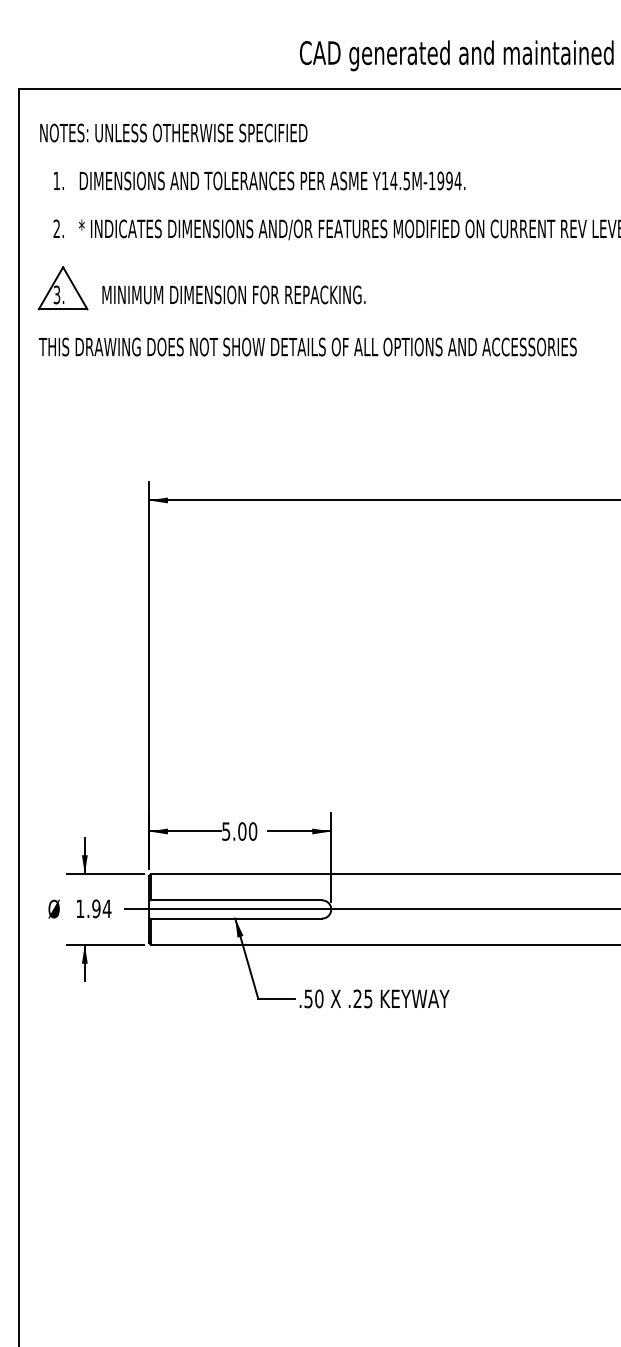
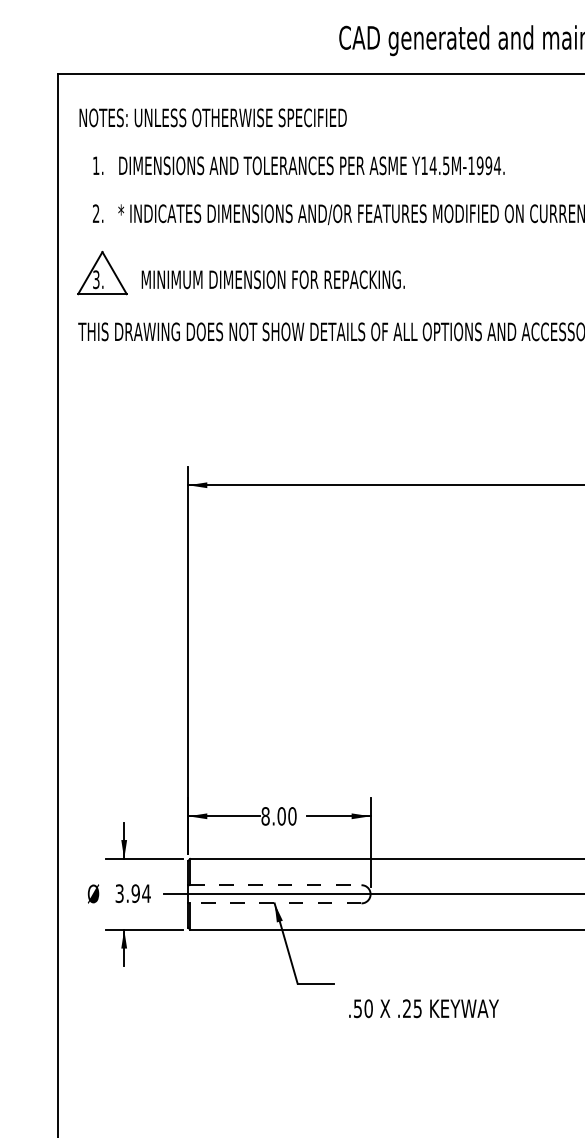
text: (226, 831) -> (265, 816), 5.00 -> 8.00
line: (236, 900) -> (275, 885), solid -> dashed
text: (80, 908) -> (119, 893), 1.94 -> 3.94
line: (236, 918) -> (275, 903), solid -> dashed
text: (374, 998) -> (423, 1008), moved

